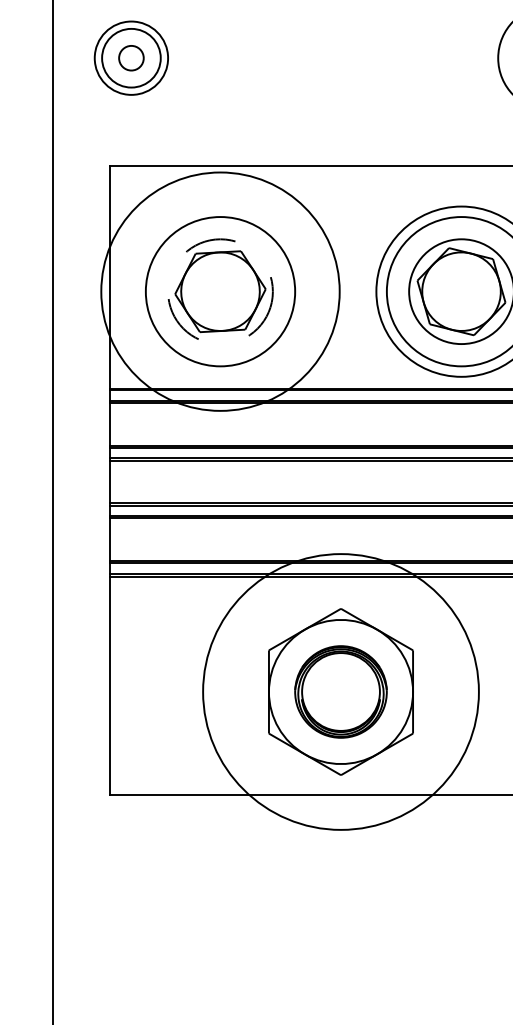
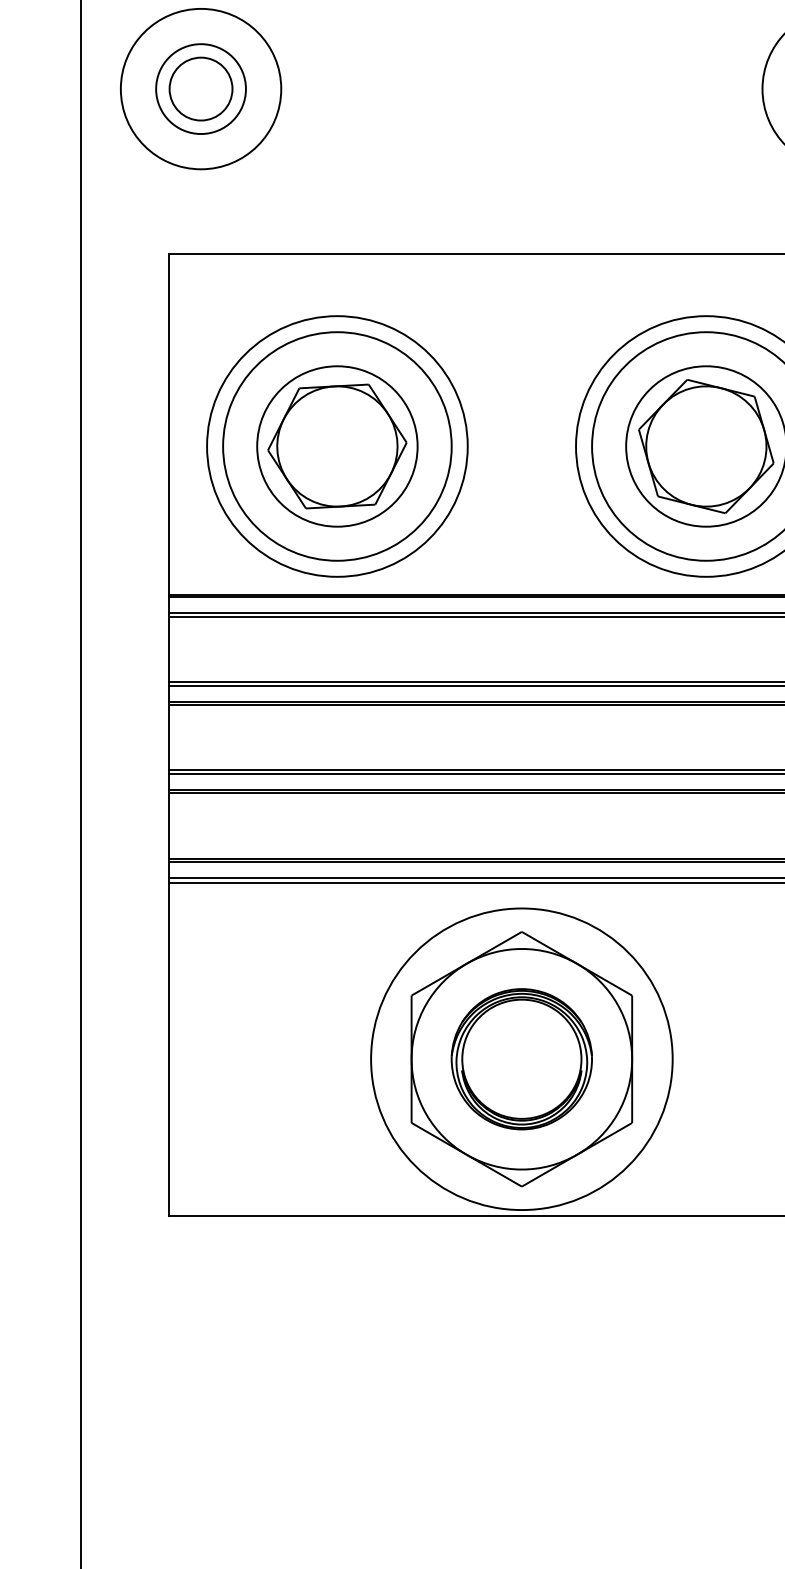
circle: (130, 57) -> (199, 87), size x1.67
circle: (131, 57) -> (201, 87), size x1.43
circle: (220, 291) -> (337, 446), dashed -> solid
circle: (220, 291) -> (337, 446), size x0.71
circle: (340, 691) -> (521, 1058), size x0.71

